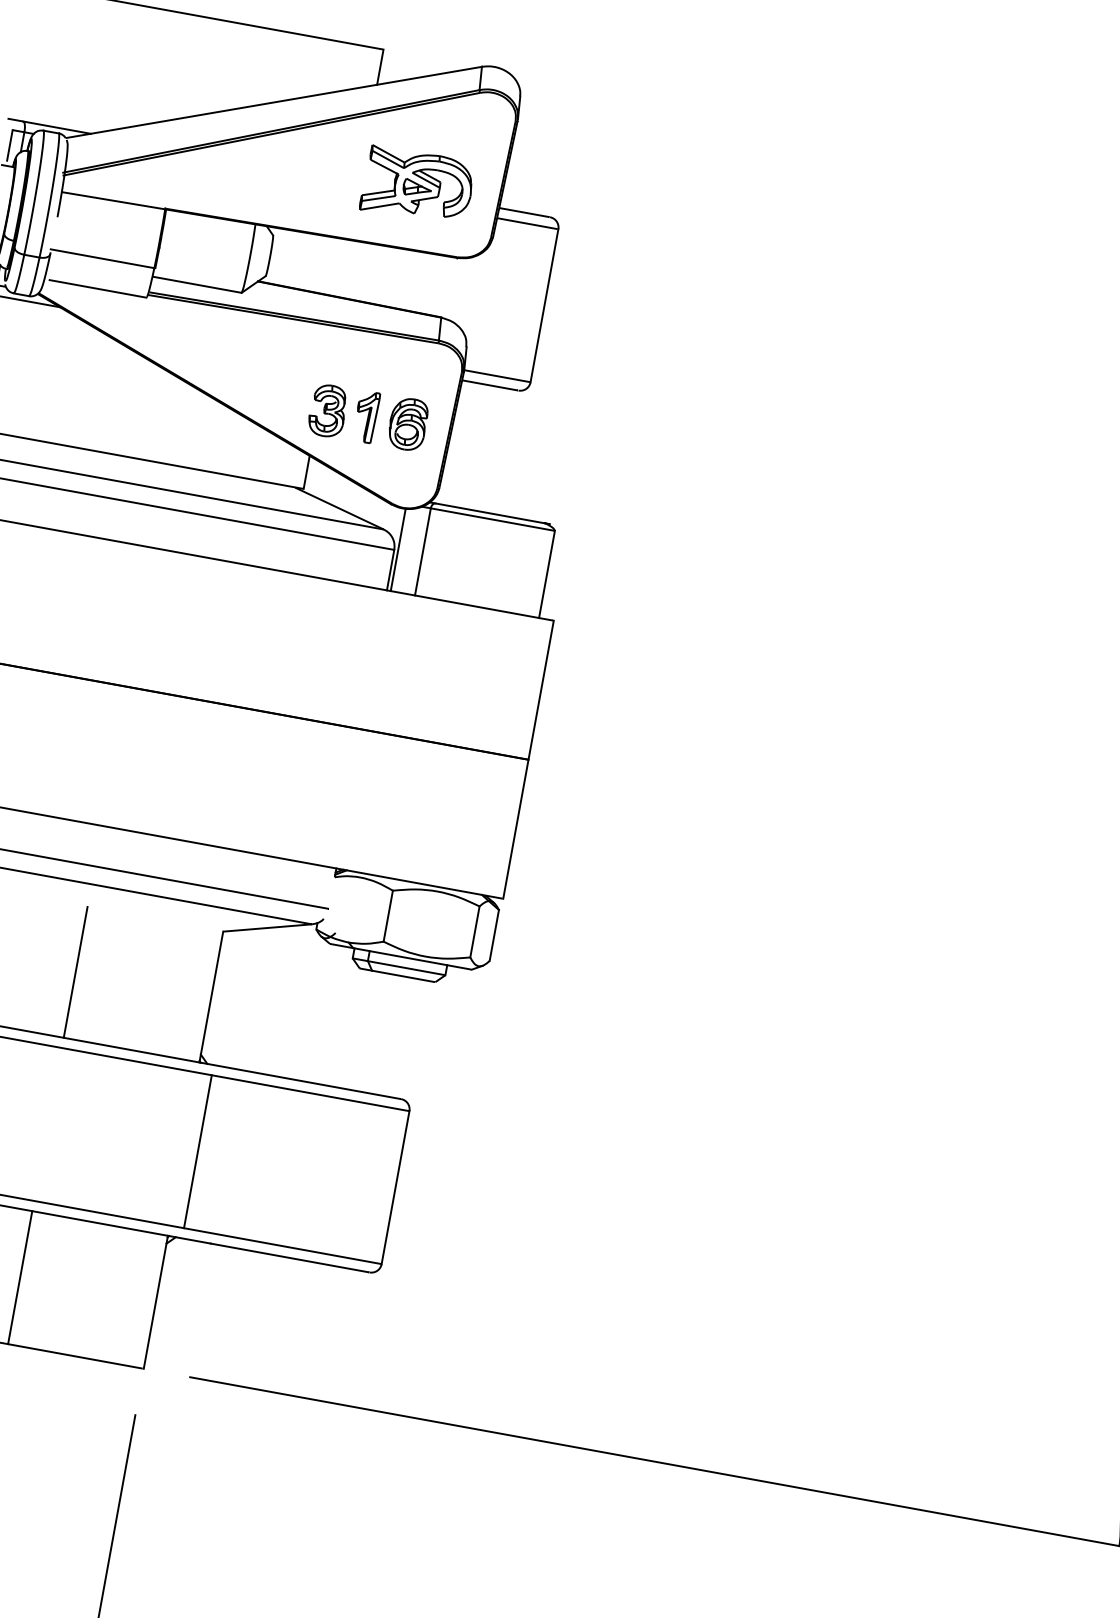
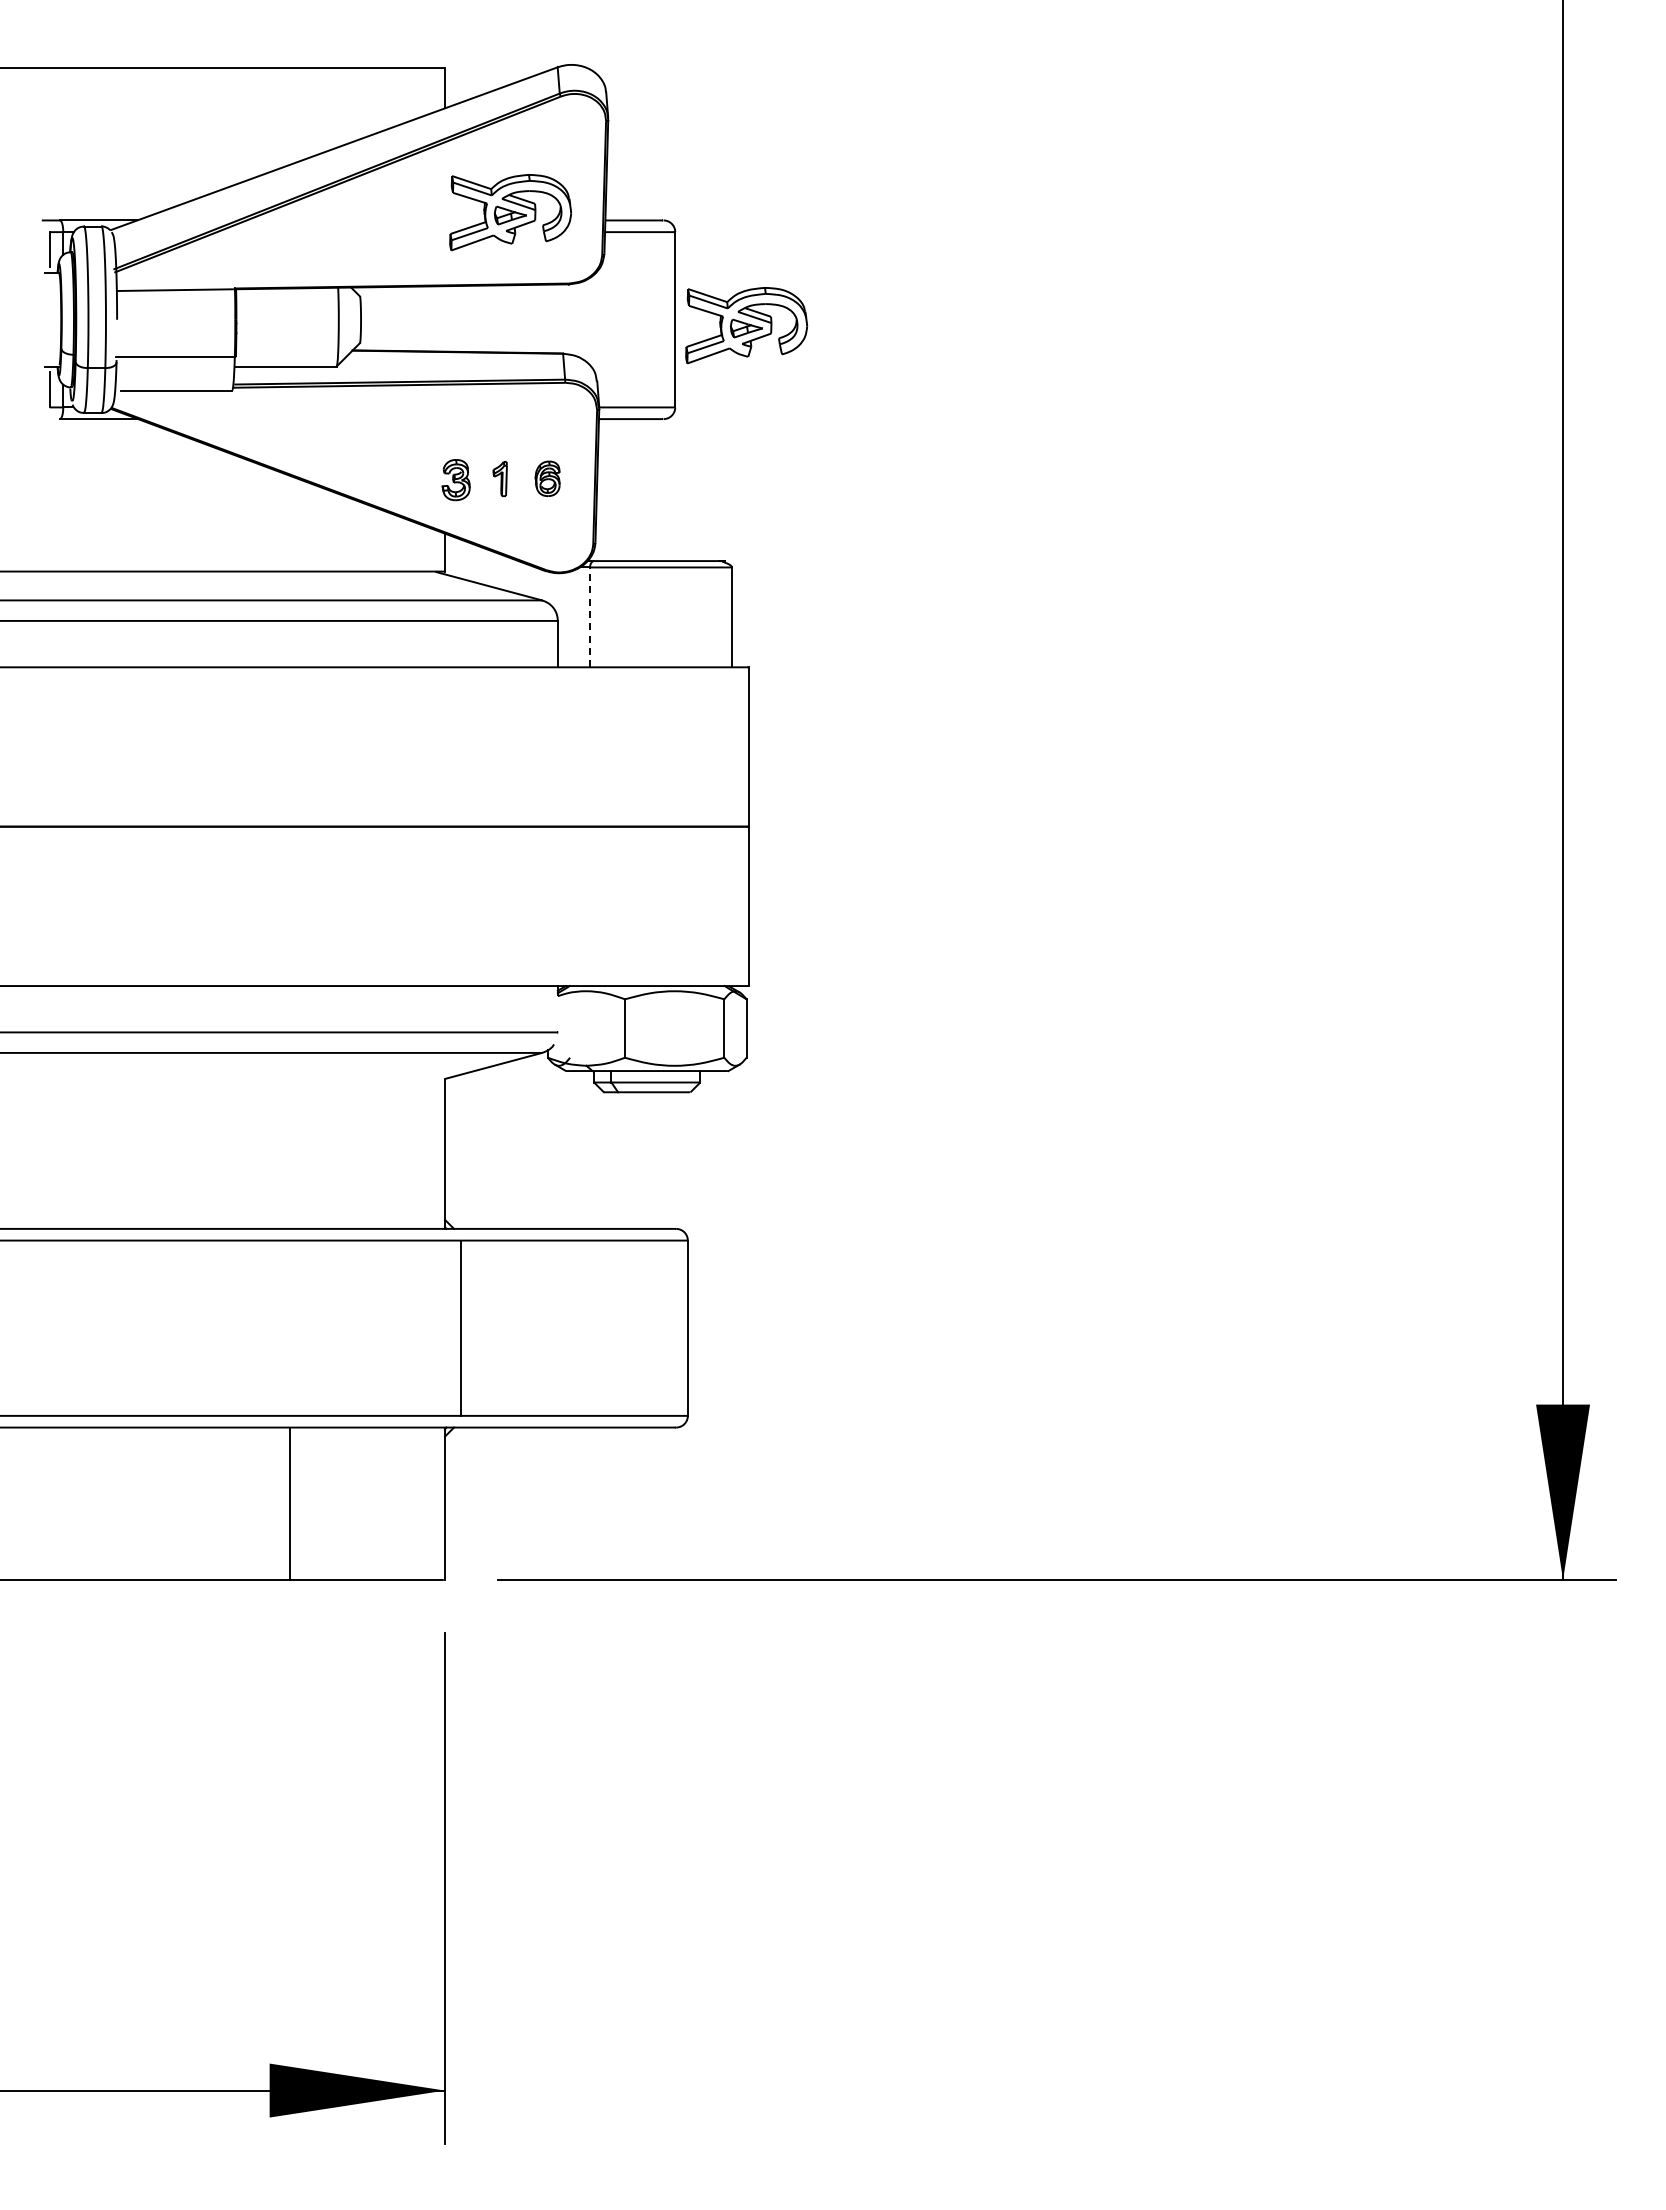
part: (605, 322) -> (746, 325), added
part: (327, 410) -> (455, 479), size x0.7
part: (366, 416) -> (500, 478), size x0.6
part: (407, 423) -> (547, 478), size x0.6
line: (398, 550) -> (562, 620), removed
line: (423, 552) -> (590, 617), solid -> dashed
line: (75, 972) -> (289, 1153), removed

